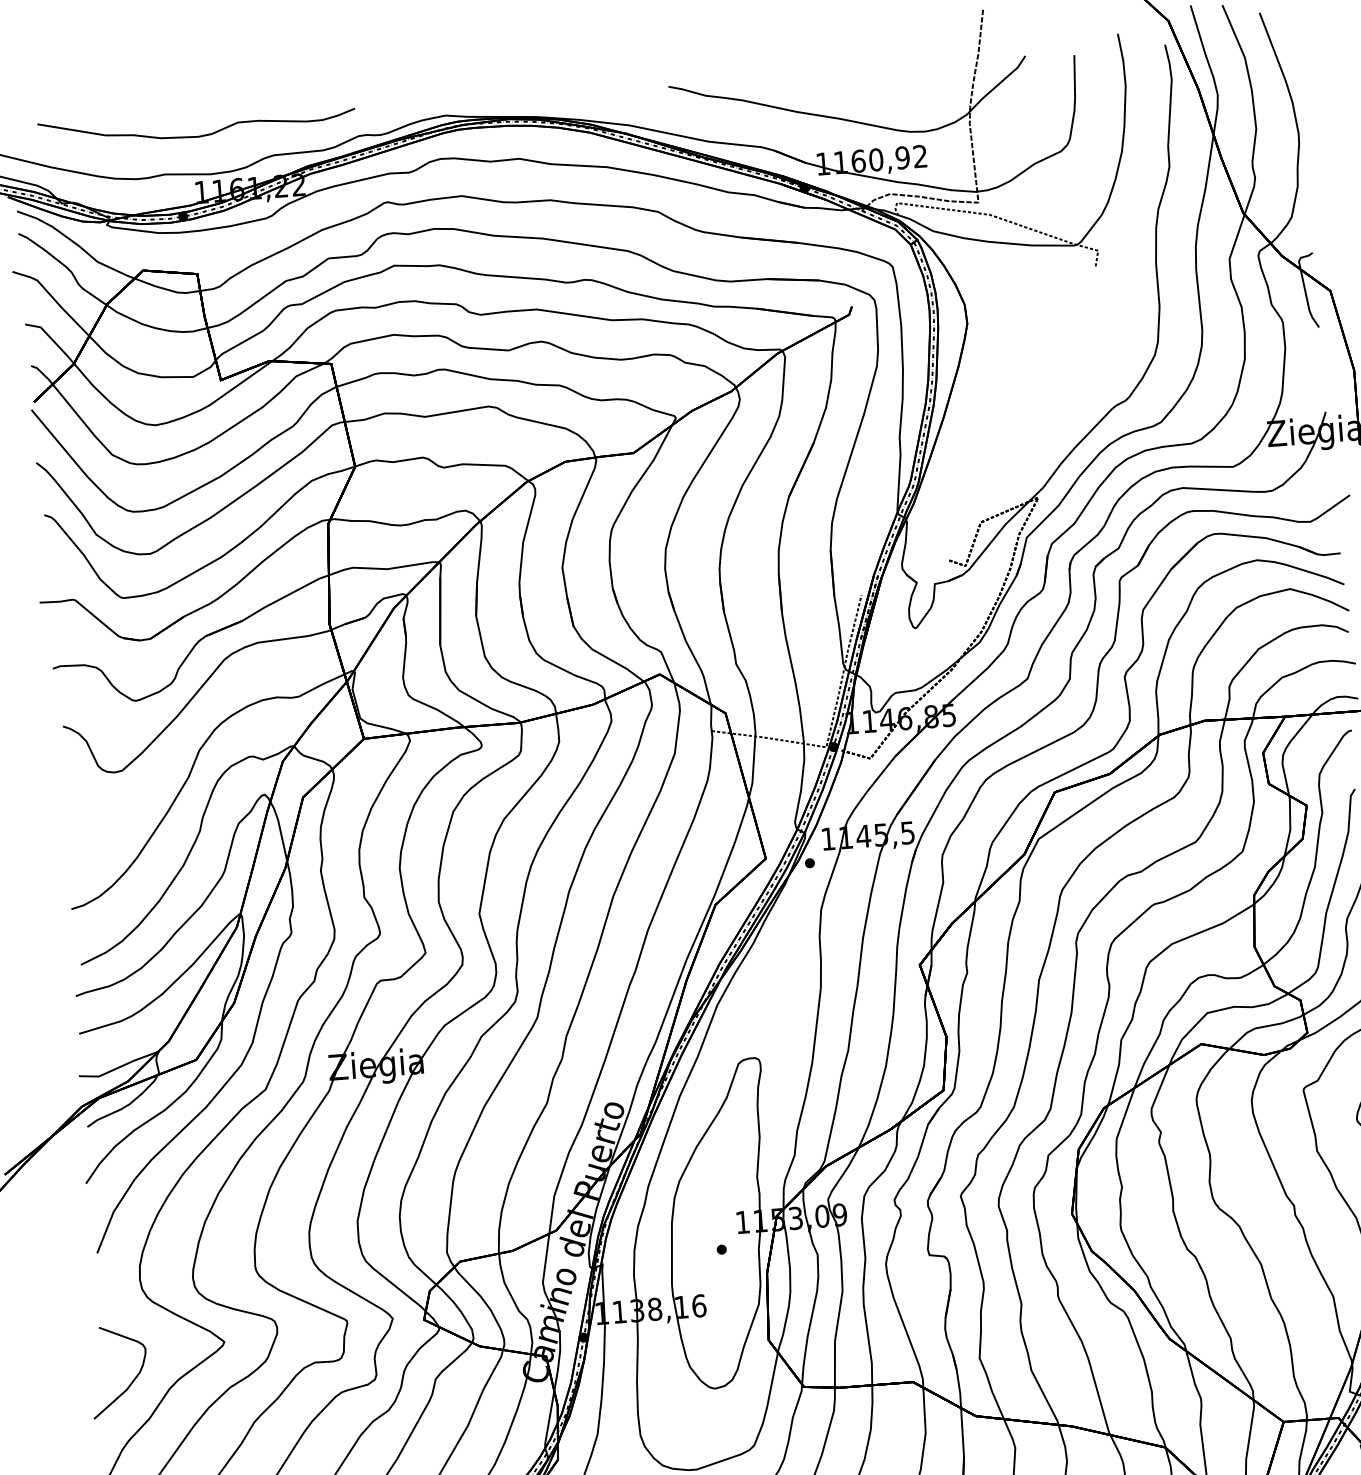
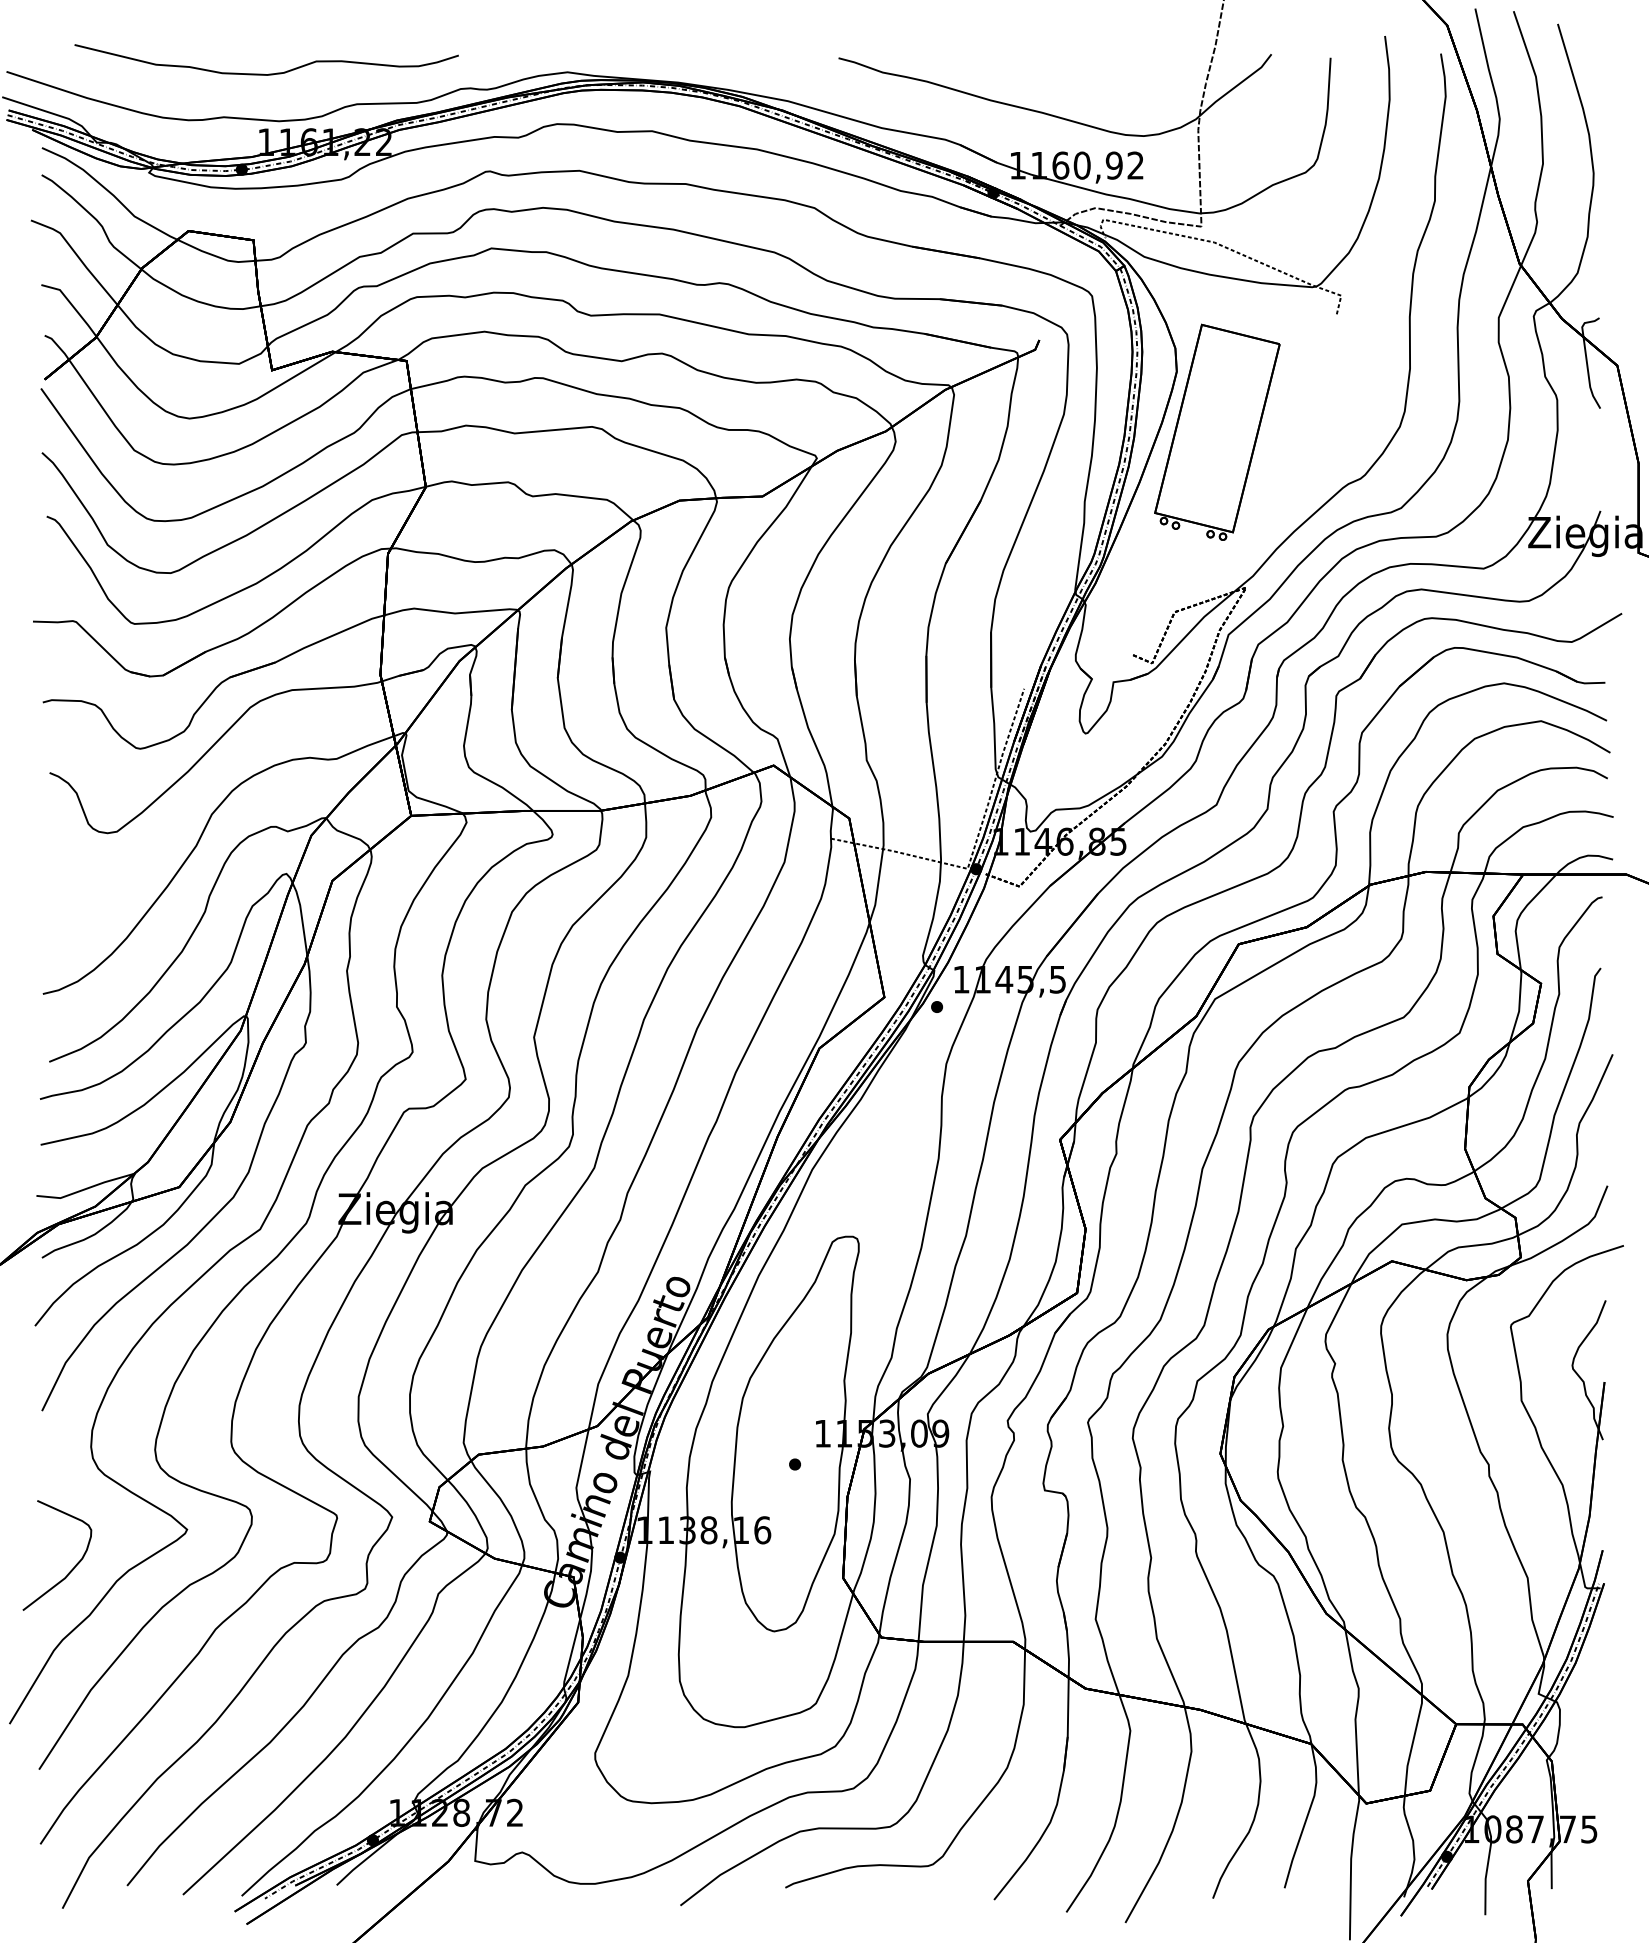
part: (1004, 370) -> (1217, 431), added

